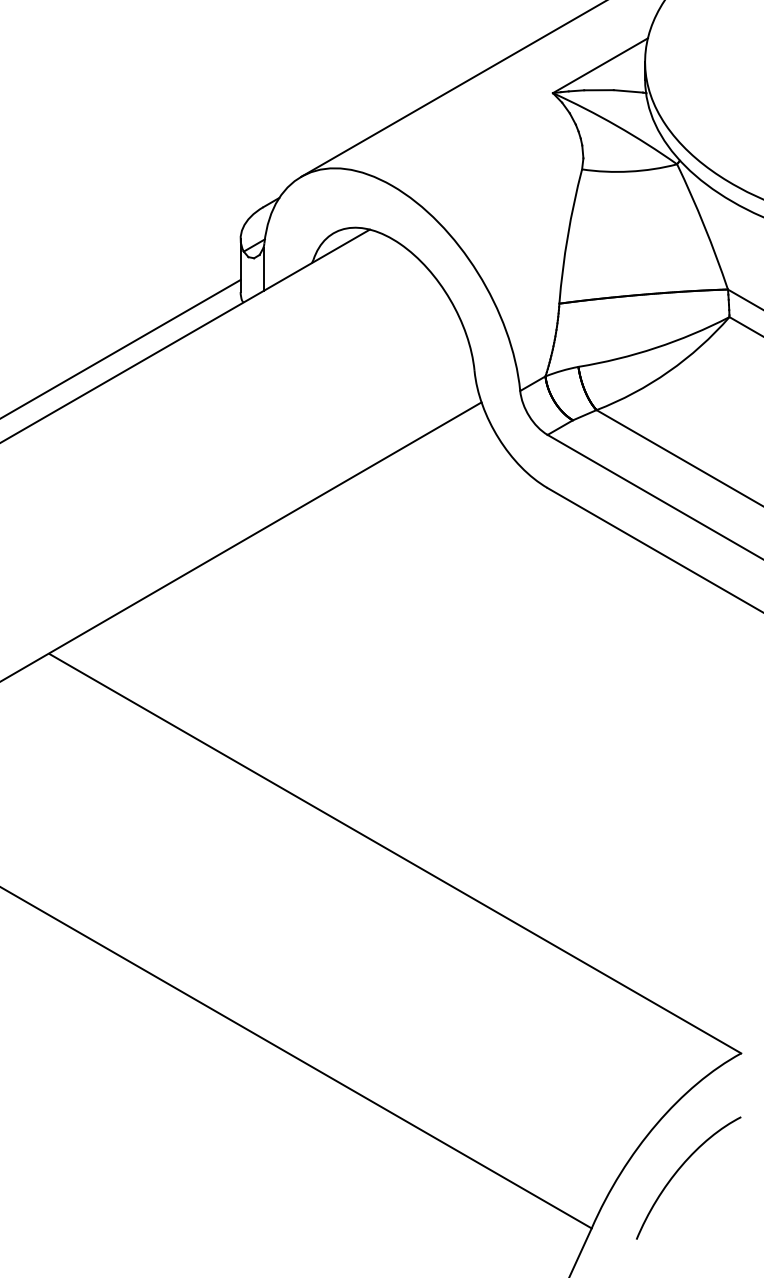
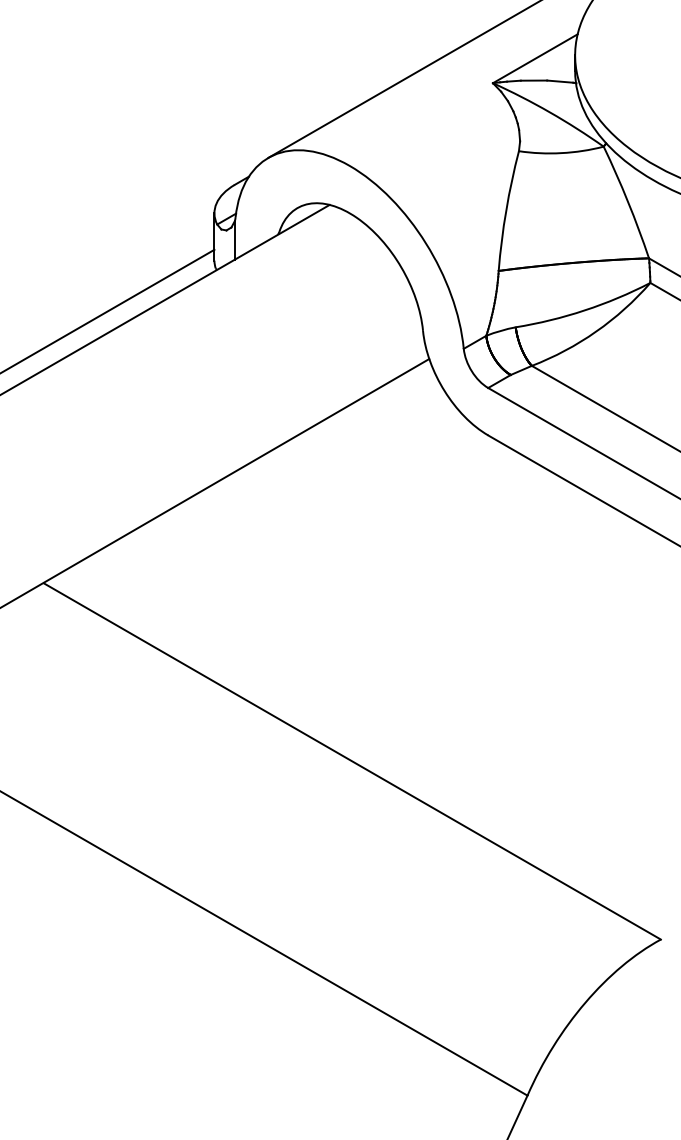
curve: (679, 1170) -> (605, 1043), removed

